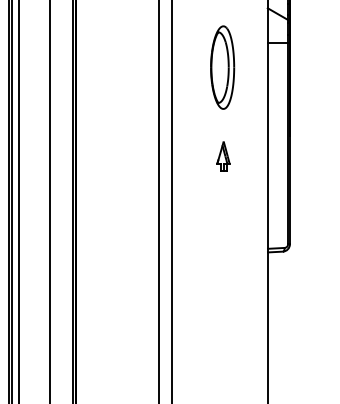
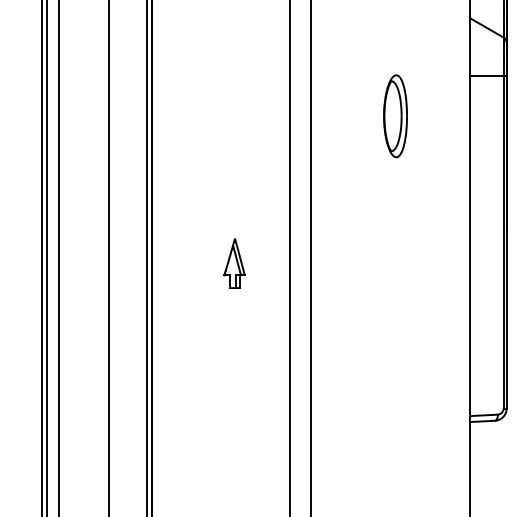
part: (222, 67) -> (395, 116), size x0.6
part: (223, 156) -> (234, 263), moved

